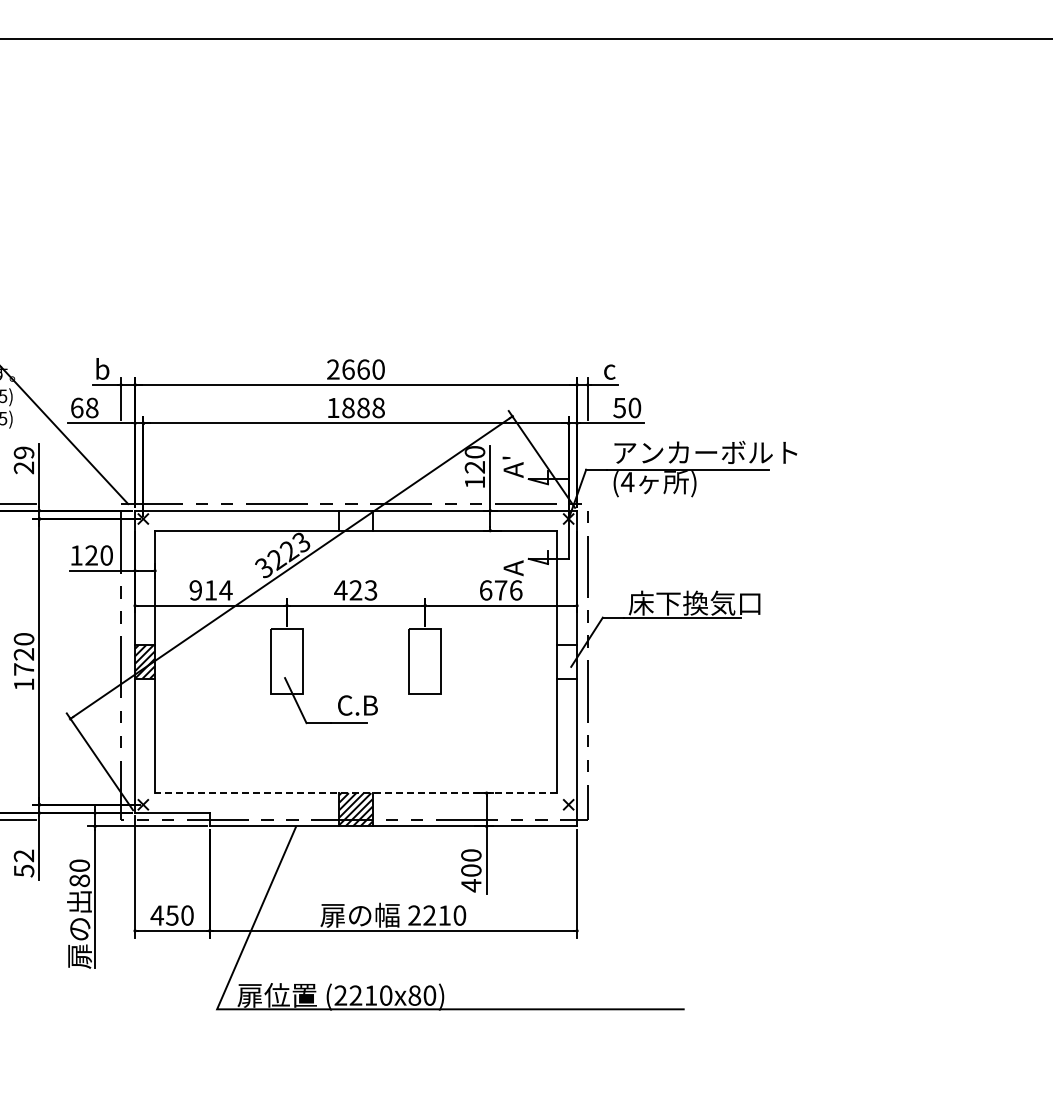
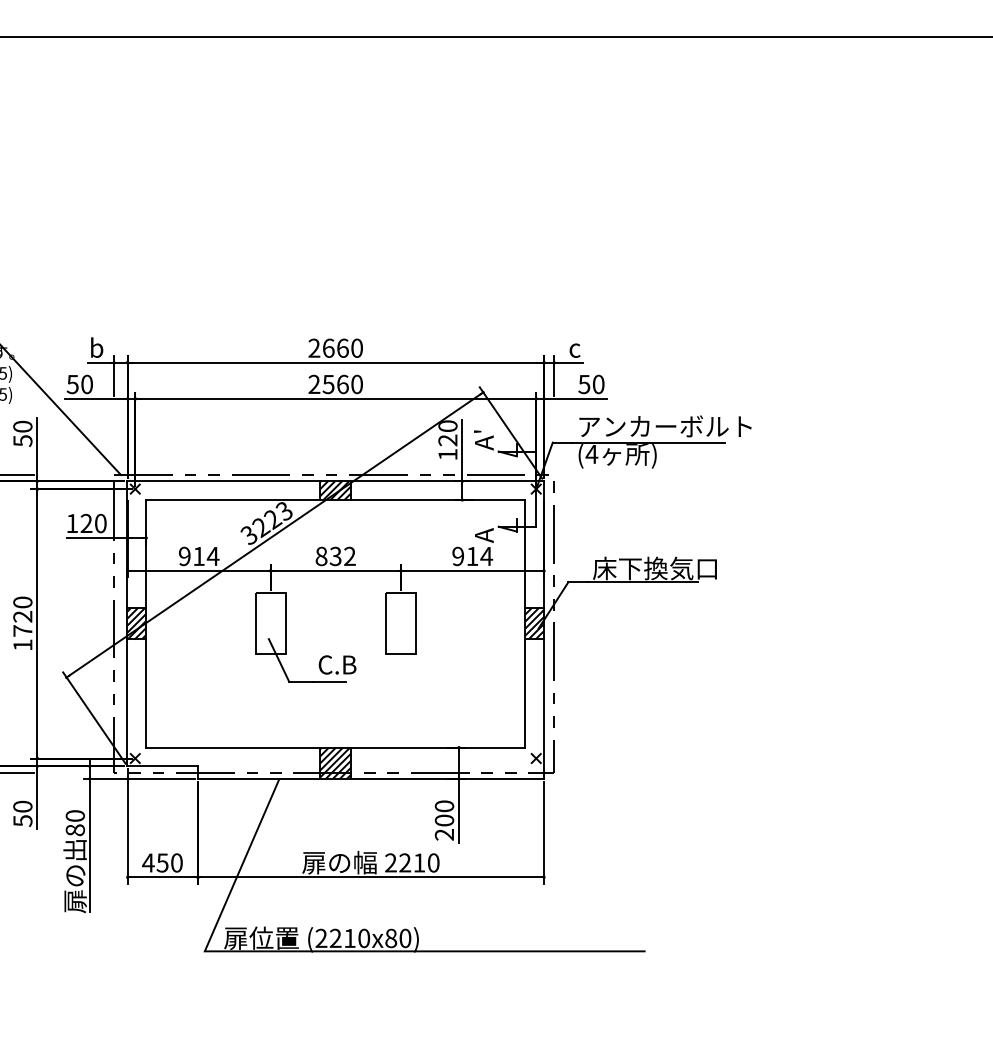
text: (84, 407) -> (79, 384), 68 -> 50
text: (355, 407) -> (335, 384), 1888 -> 2560
text: (23, 460) -> (22, 433), 29 -> 50
hatch: (355, 520) -> (335, 490), added
text: (355, 590) -> (335, 556), 423 -> 832
text: (500, 590) -> (471, 556), 676 -> 914
hatch: (566, 661) -> (534, 623), added
line: (355, 793) -> (335, 747), dashed -> solid
text: (24, 855) -> (23, 806), 52 -> 50
text: (471, 885) -> (444, 834), 400 -> 200

